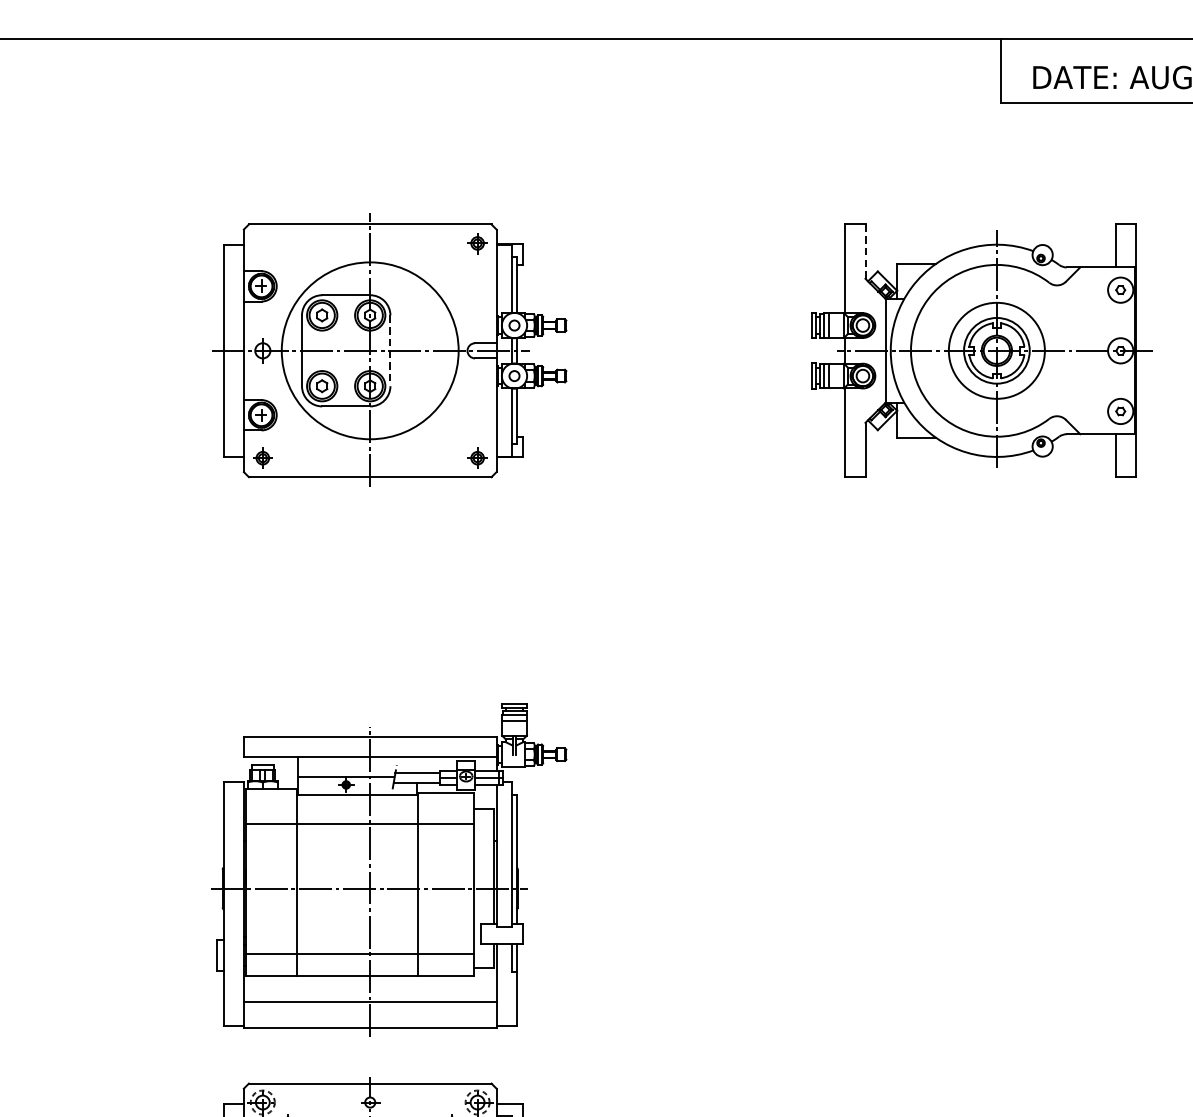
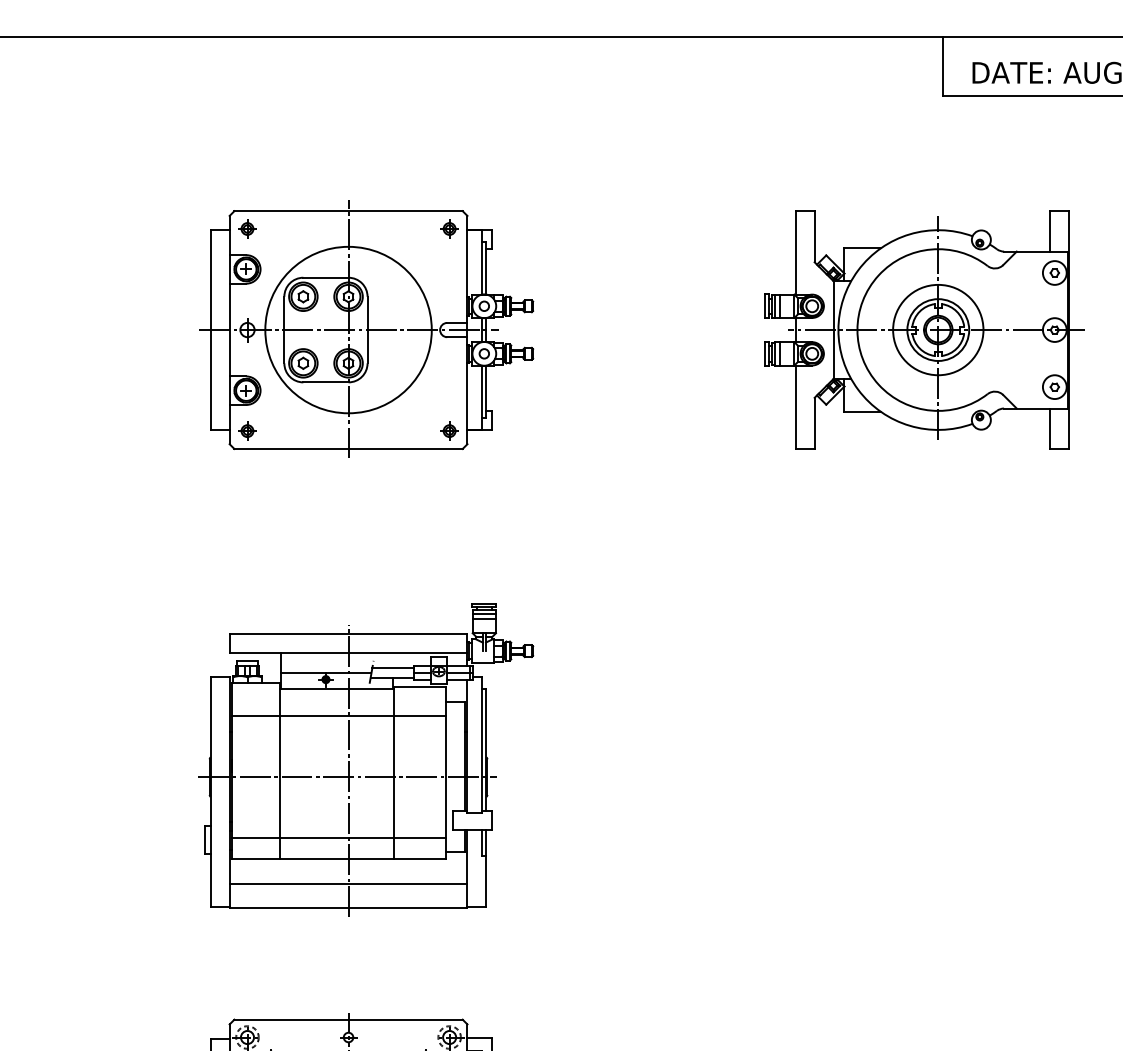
part: (262, 242) -> (247, 228), added
line: (865, 251) -> (814, 236), dashed -> solid
line: (390, 351) -> (367, 330), dashed -> solid
part: (389, 869) -> (366, 759), moved

